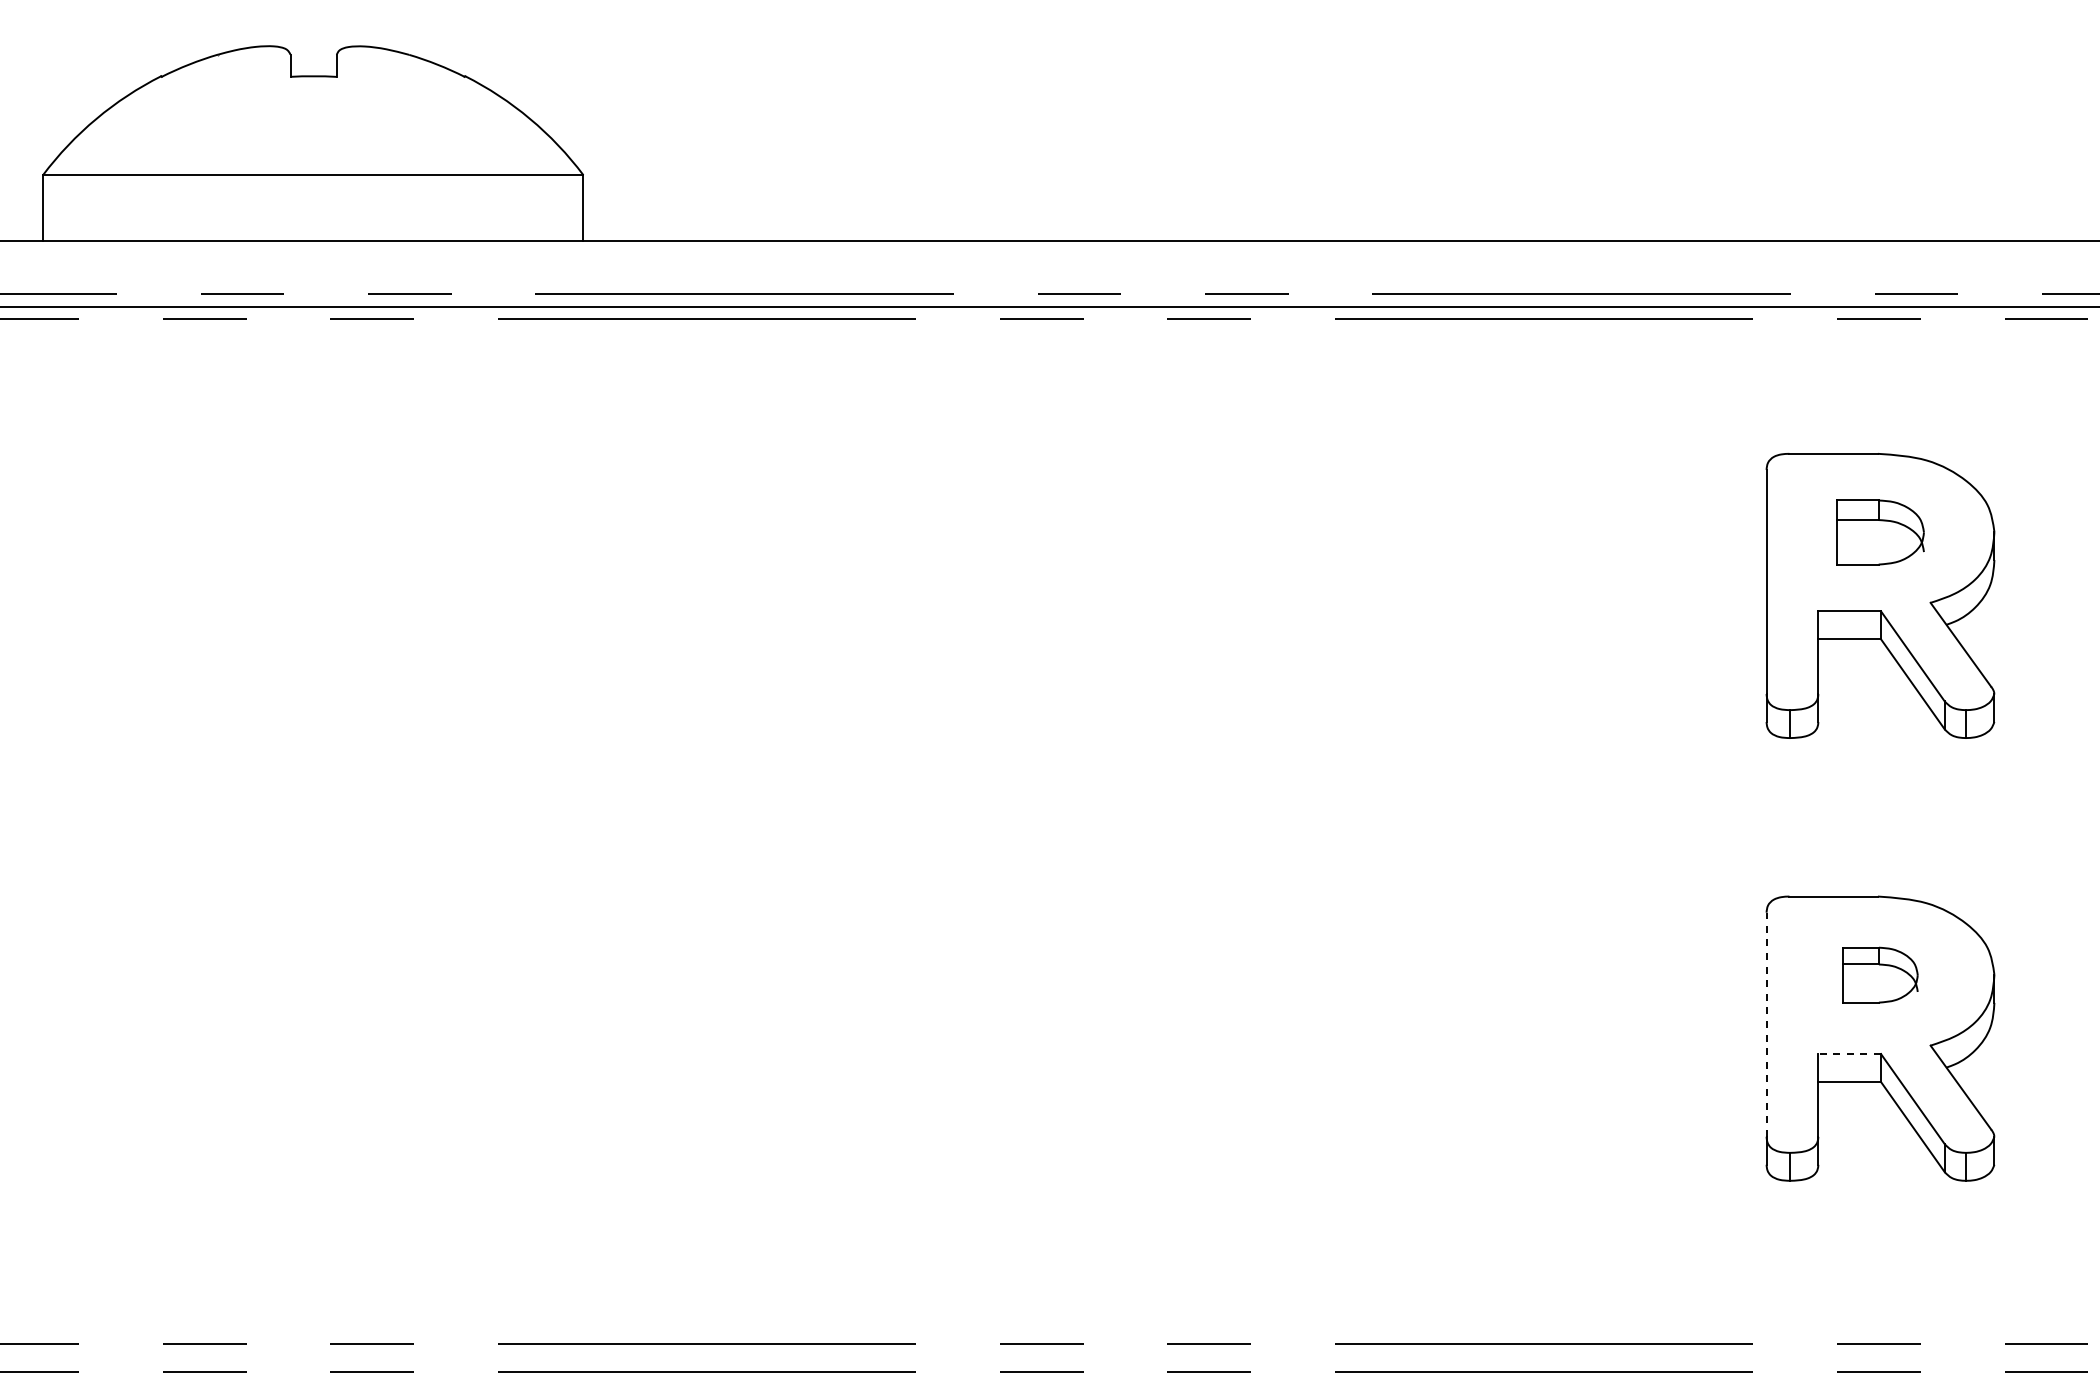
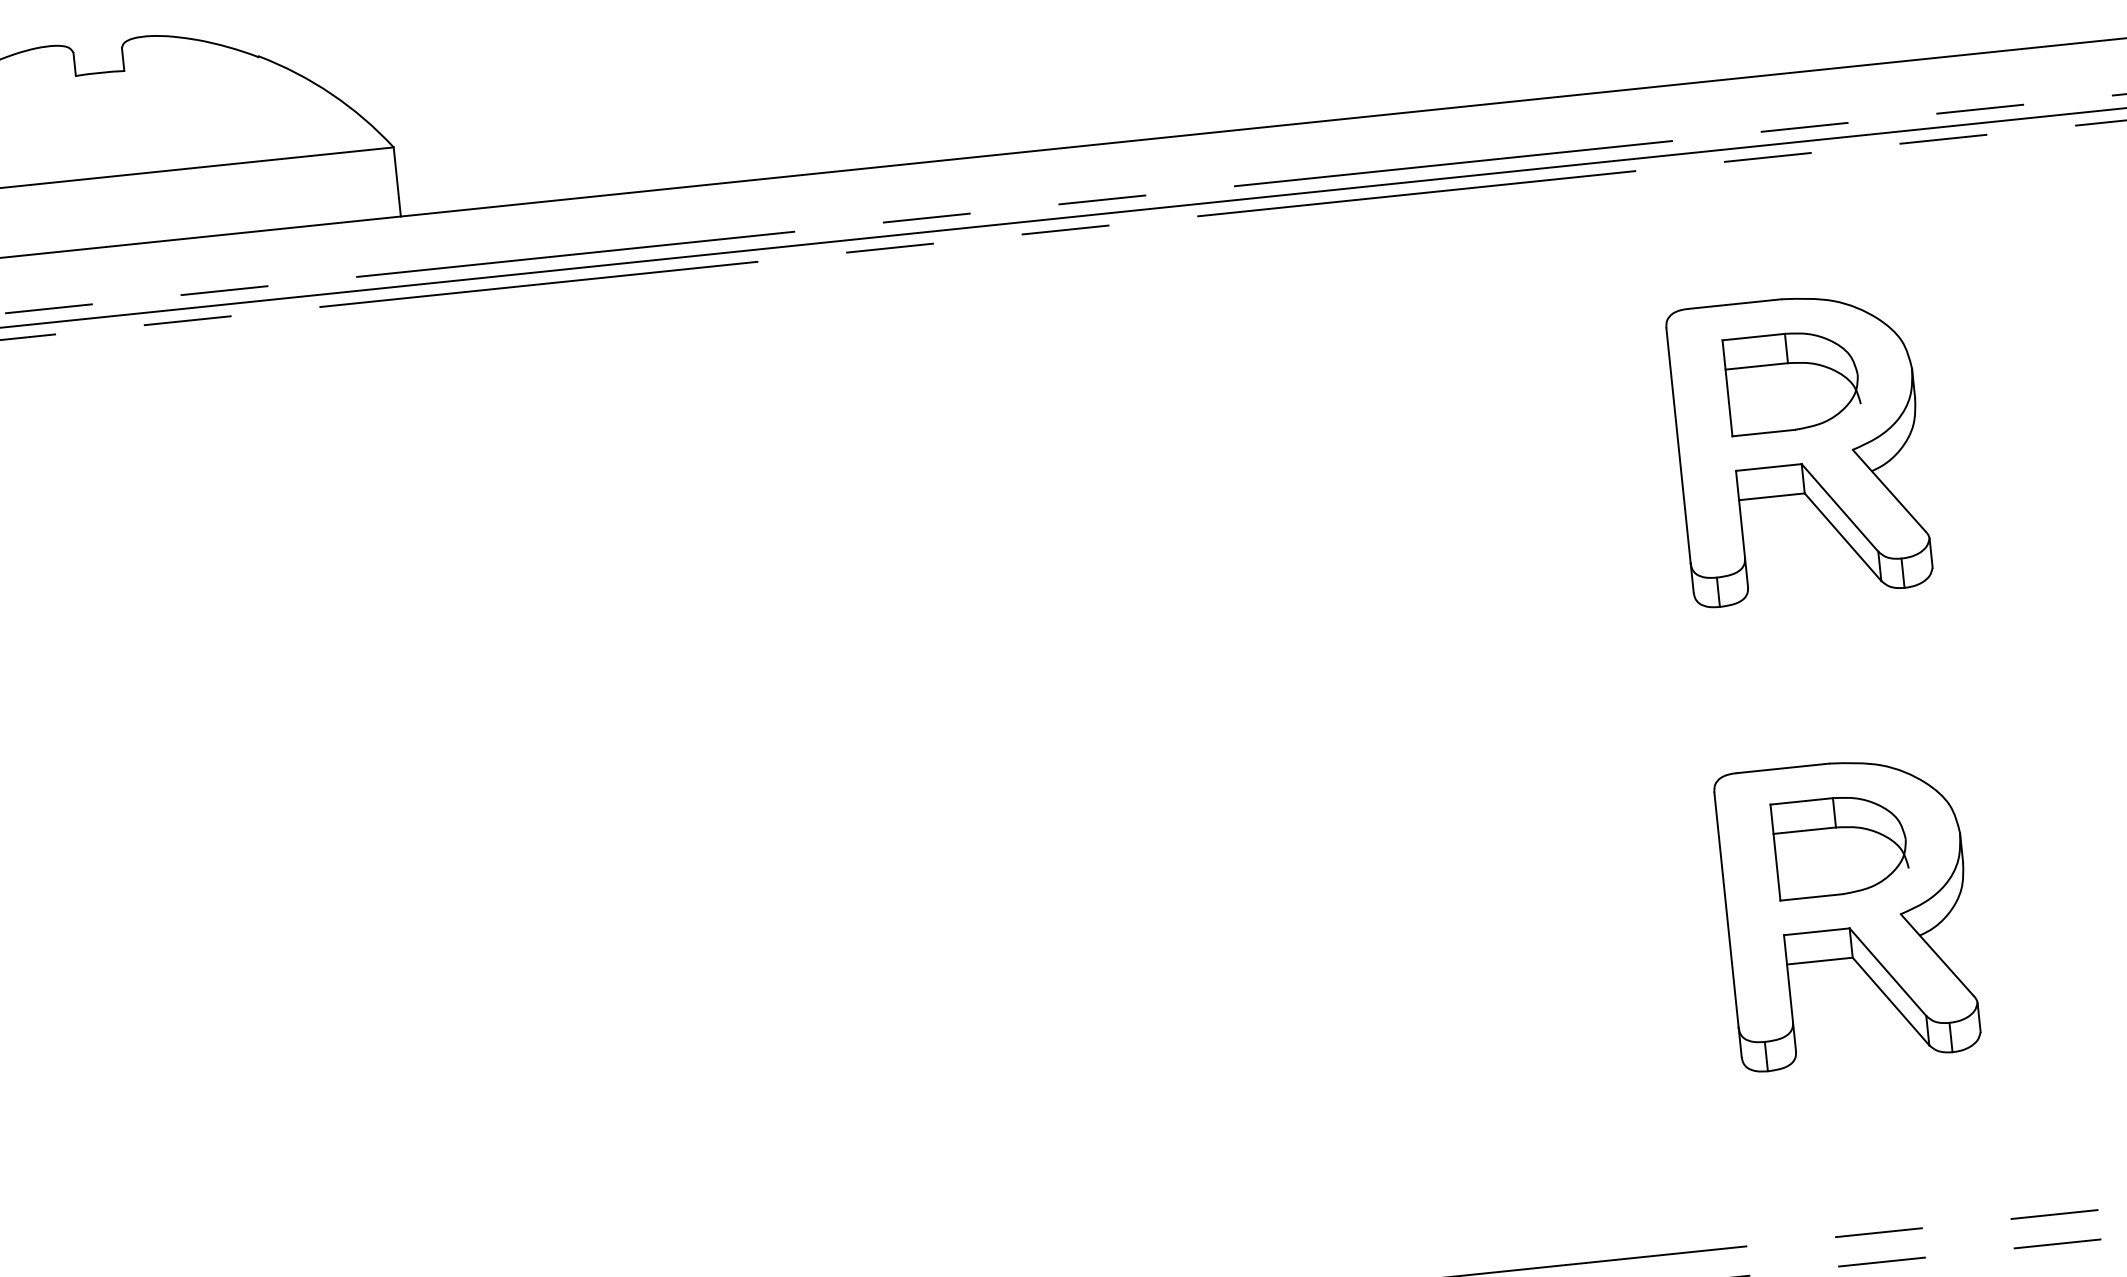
part: (1880, 532) -> (1792, 381), size x1.43
part: (1880, 974) -> (1840, 845), size x1.67
line: (1766, 1024) -> (1726, 909), dashed -> solid
line: (1849, 1054) -> (1816, 932), dashed -> solid

